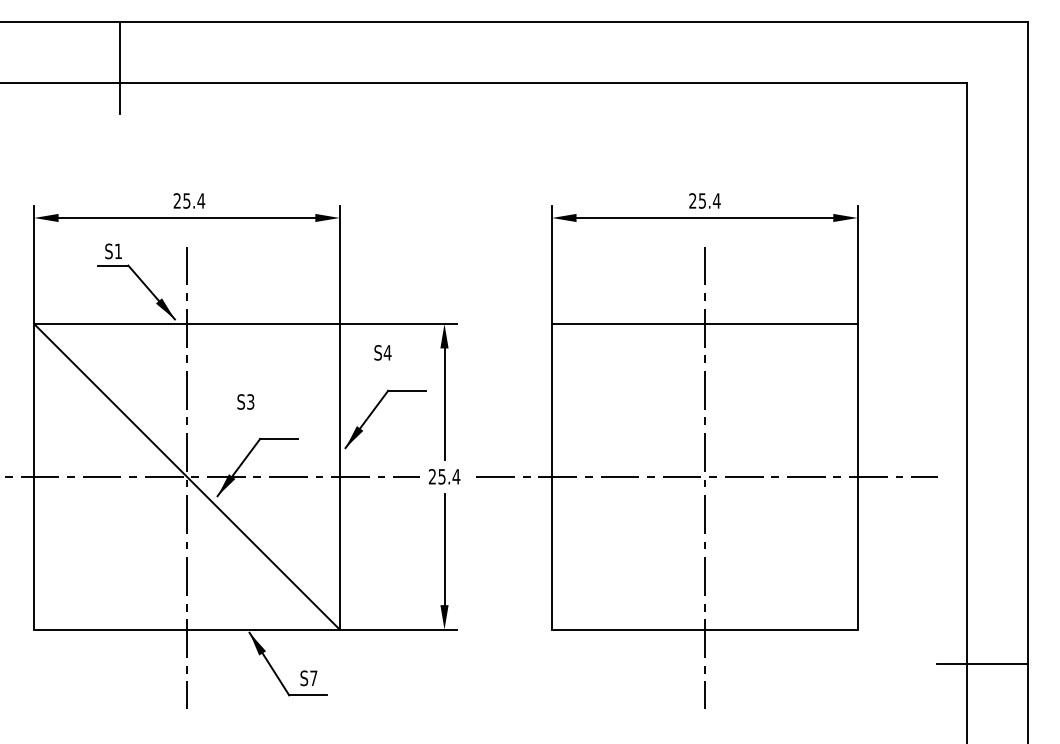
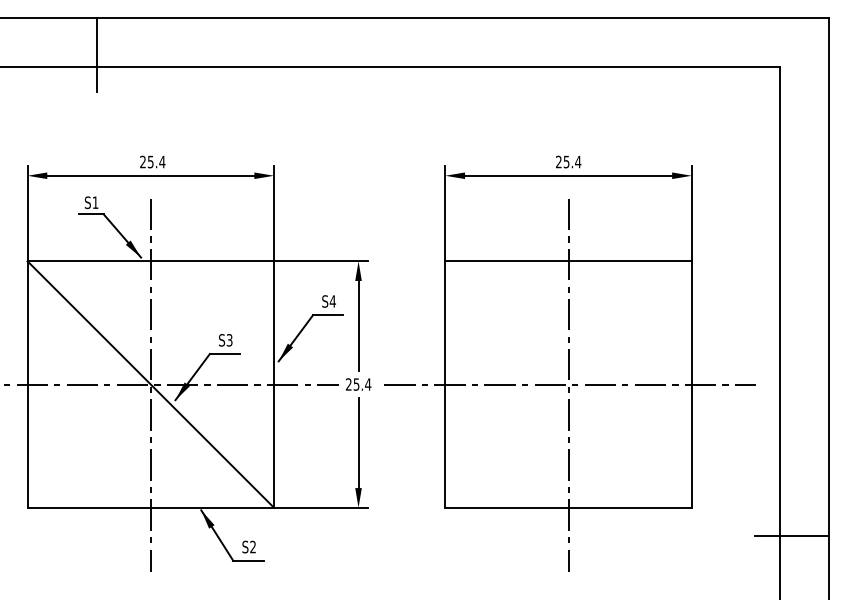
text: (382, 352) -> (328, 301), moved
text: (245, 401) -> (225, 339), moved
text: (313, 677) -> (252, 546), S7 -> S2

